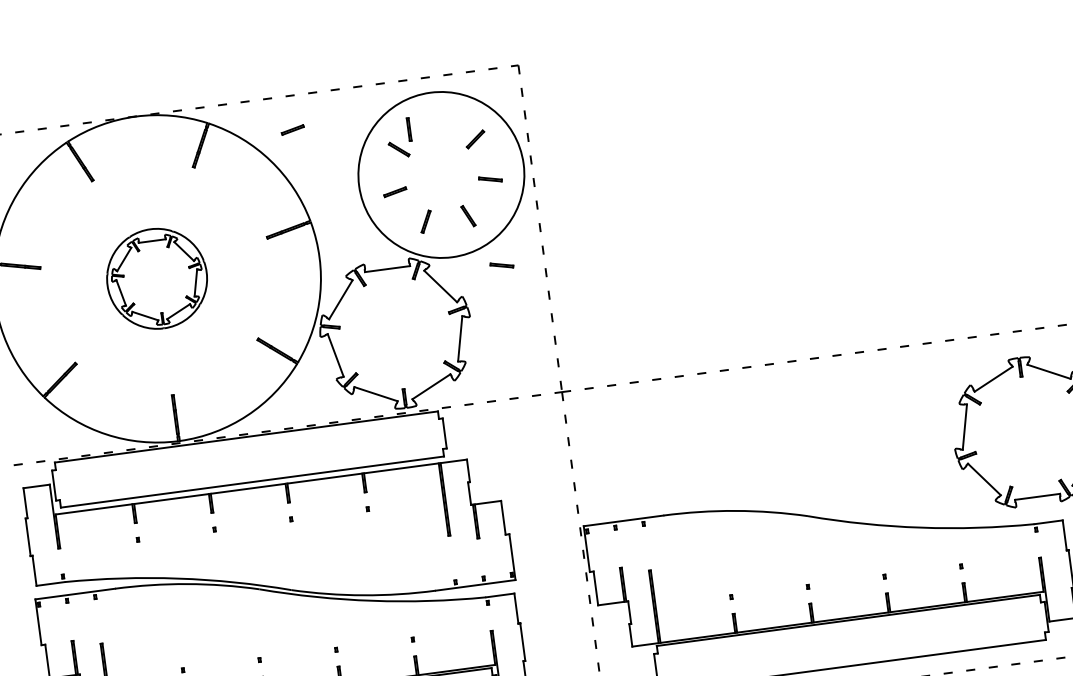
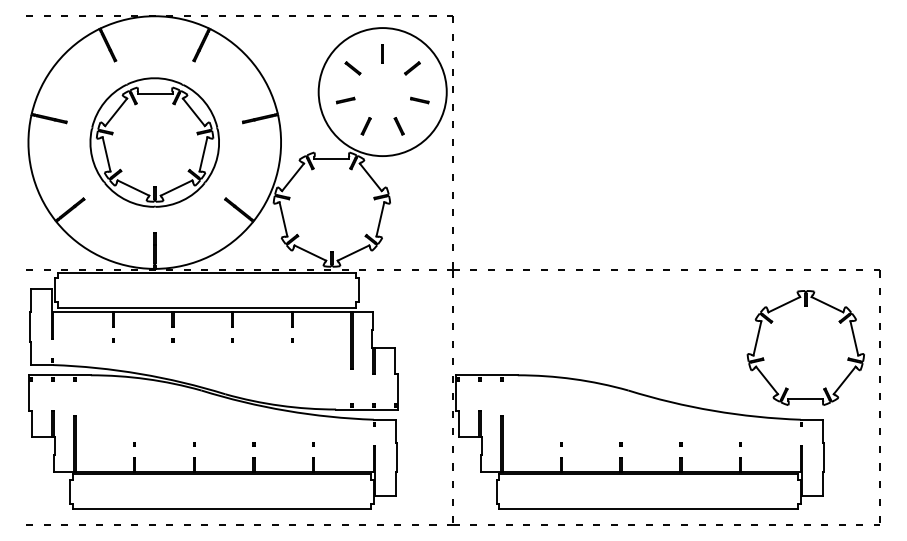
line: (408, 128) -> (382, 53), moved
line: (292, 130) -> (273, 42), removed
line: (501, 265) -> (419, 167), removed
part: (156, 278) -> (154, 142), size x1.67

